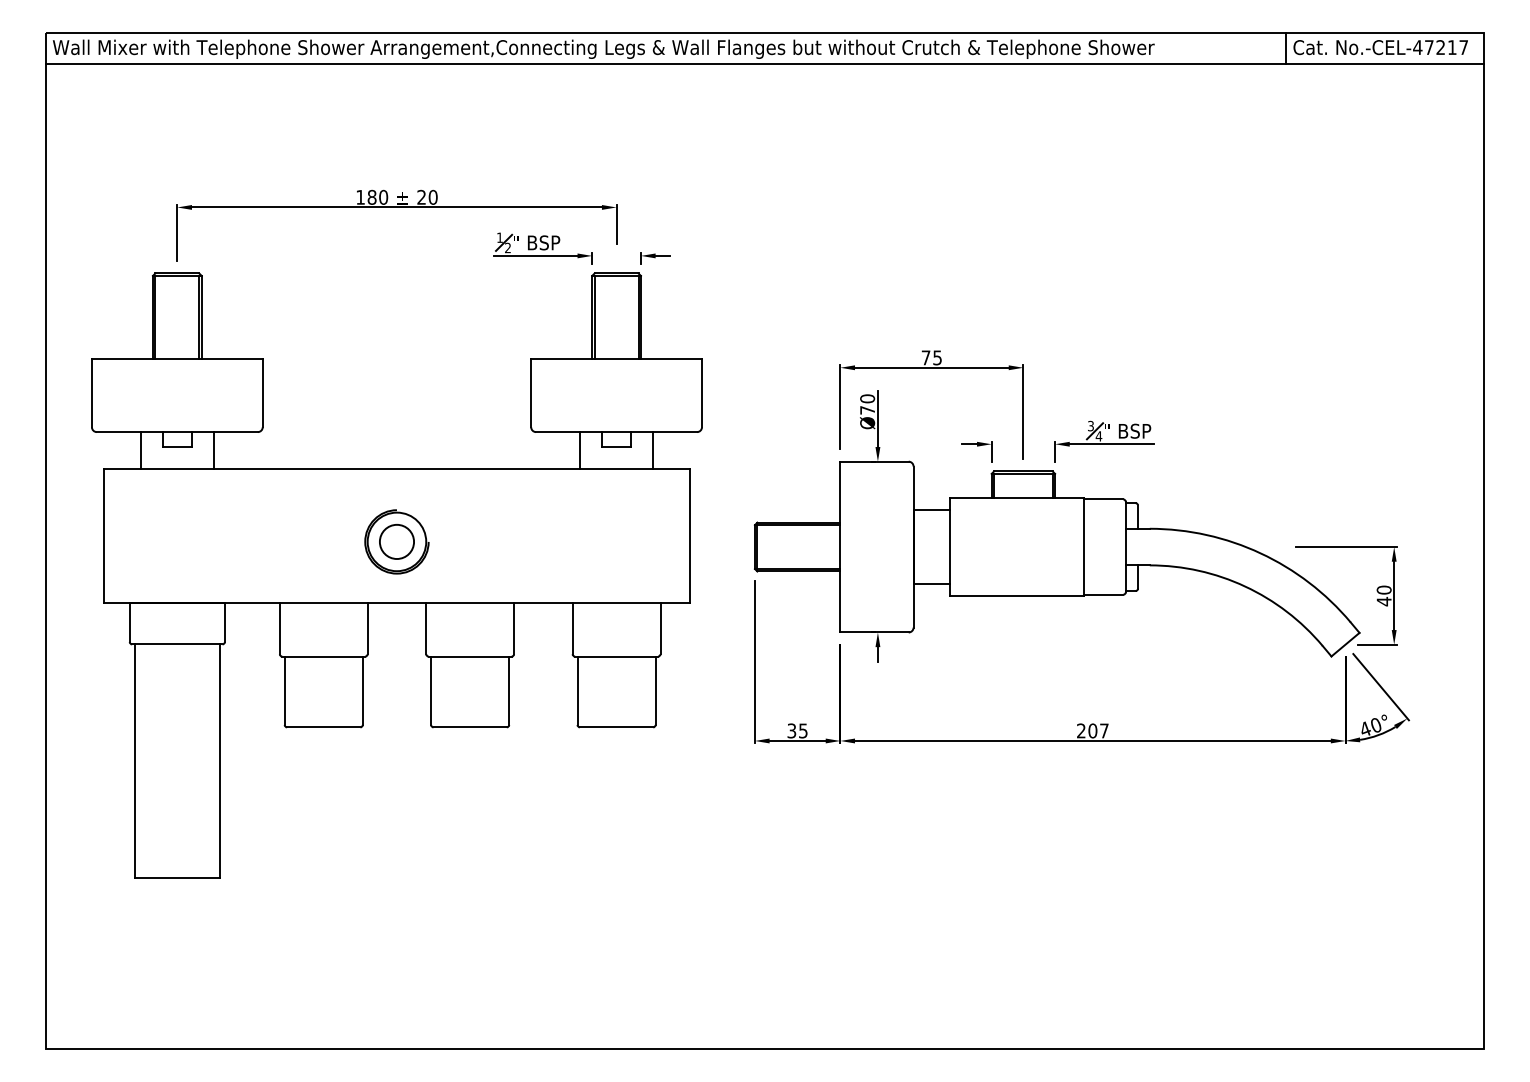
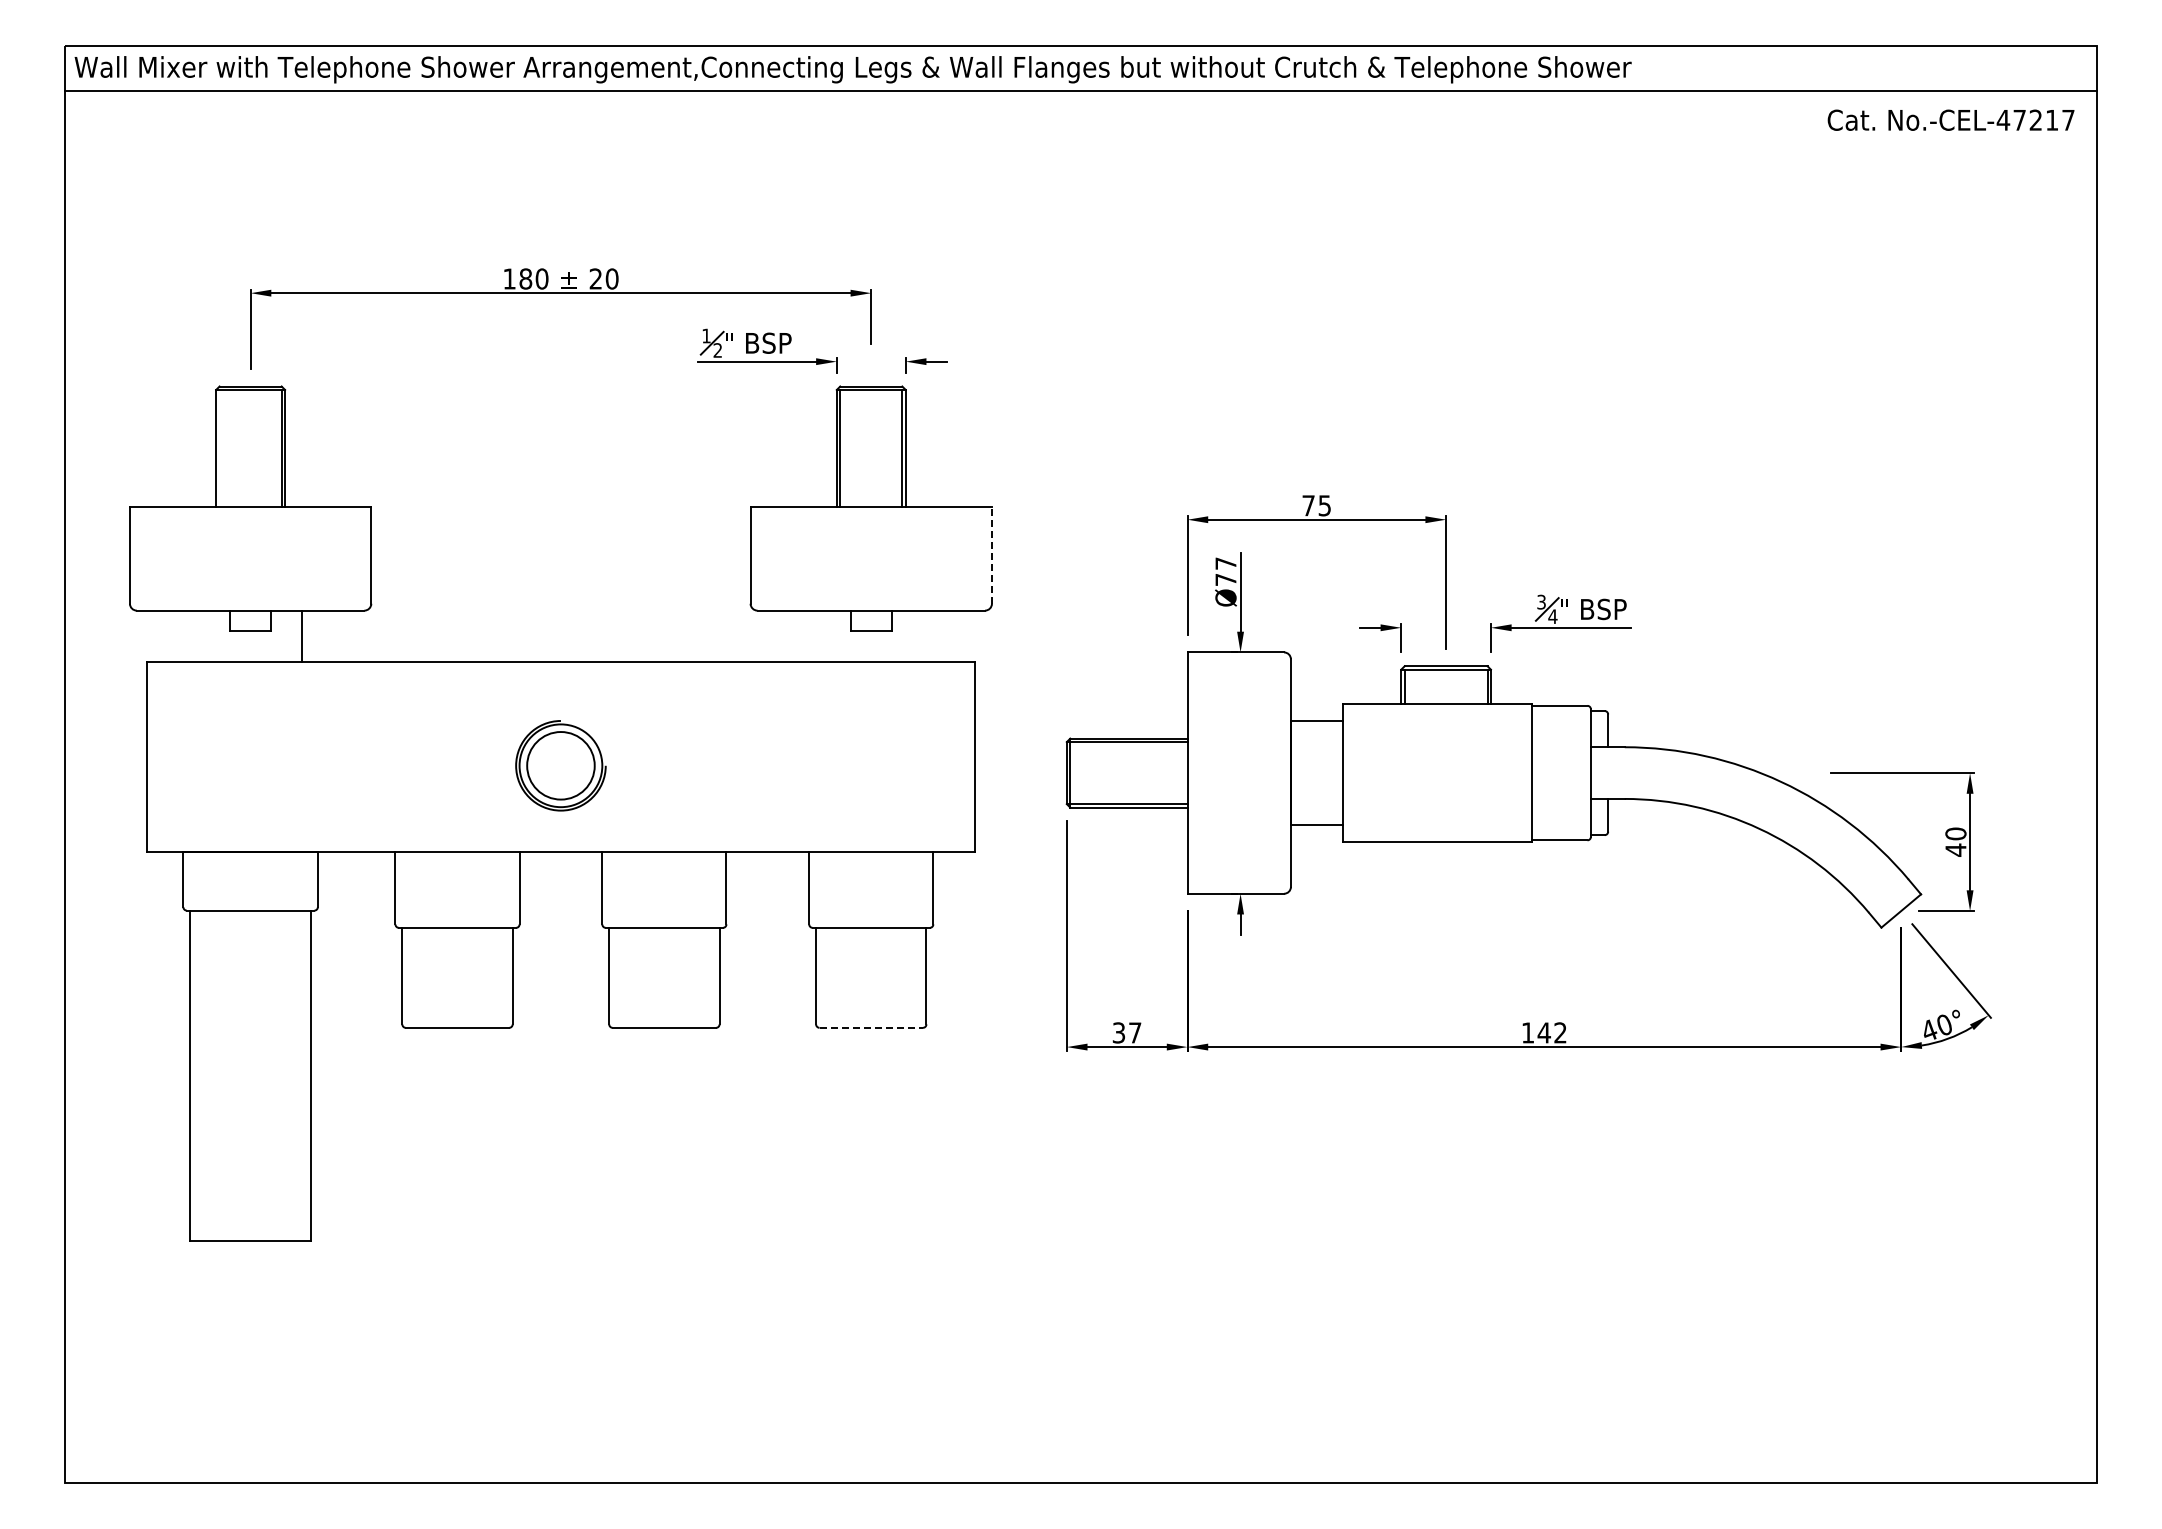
text: (1380, 47) -> (1950, 119), moved
line: (1286, 48) -> (1817, 68), removed
line: (155, 317) -> (219, 448), removed
line: (701, 392) -> (991, 554), solid -> dashed
text: (867, 398) -> (1225, 563), Ø70 -> Ø77
line: (140, 450) -> (198, 636), removed
line: (579, 450) -> (819, 636), removed
line: (653, 450) -> (923, 636), removed
circle: (396, 541) -> (560, 765), size x1.4
line: (616, 727) -> (871, 1027), solid -> dashed
text: (803, 730) -> (1135, 1032), 35 -> 37
text: (1092, 730) -> (1543, 1032), 207 -> 142

